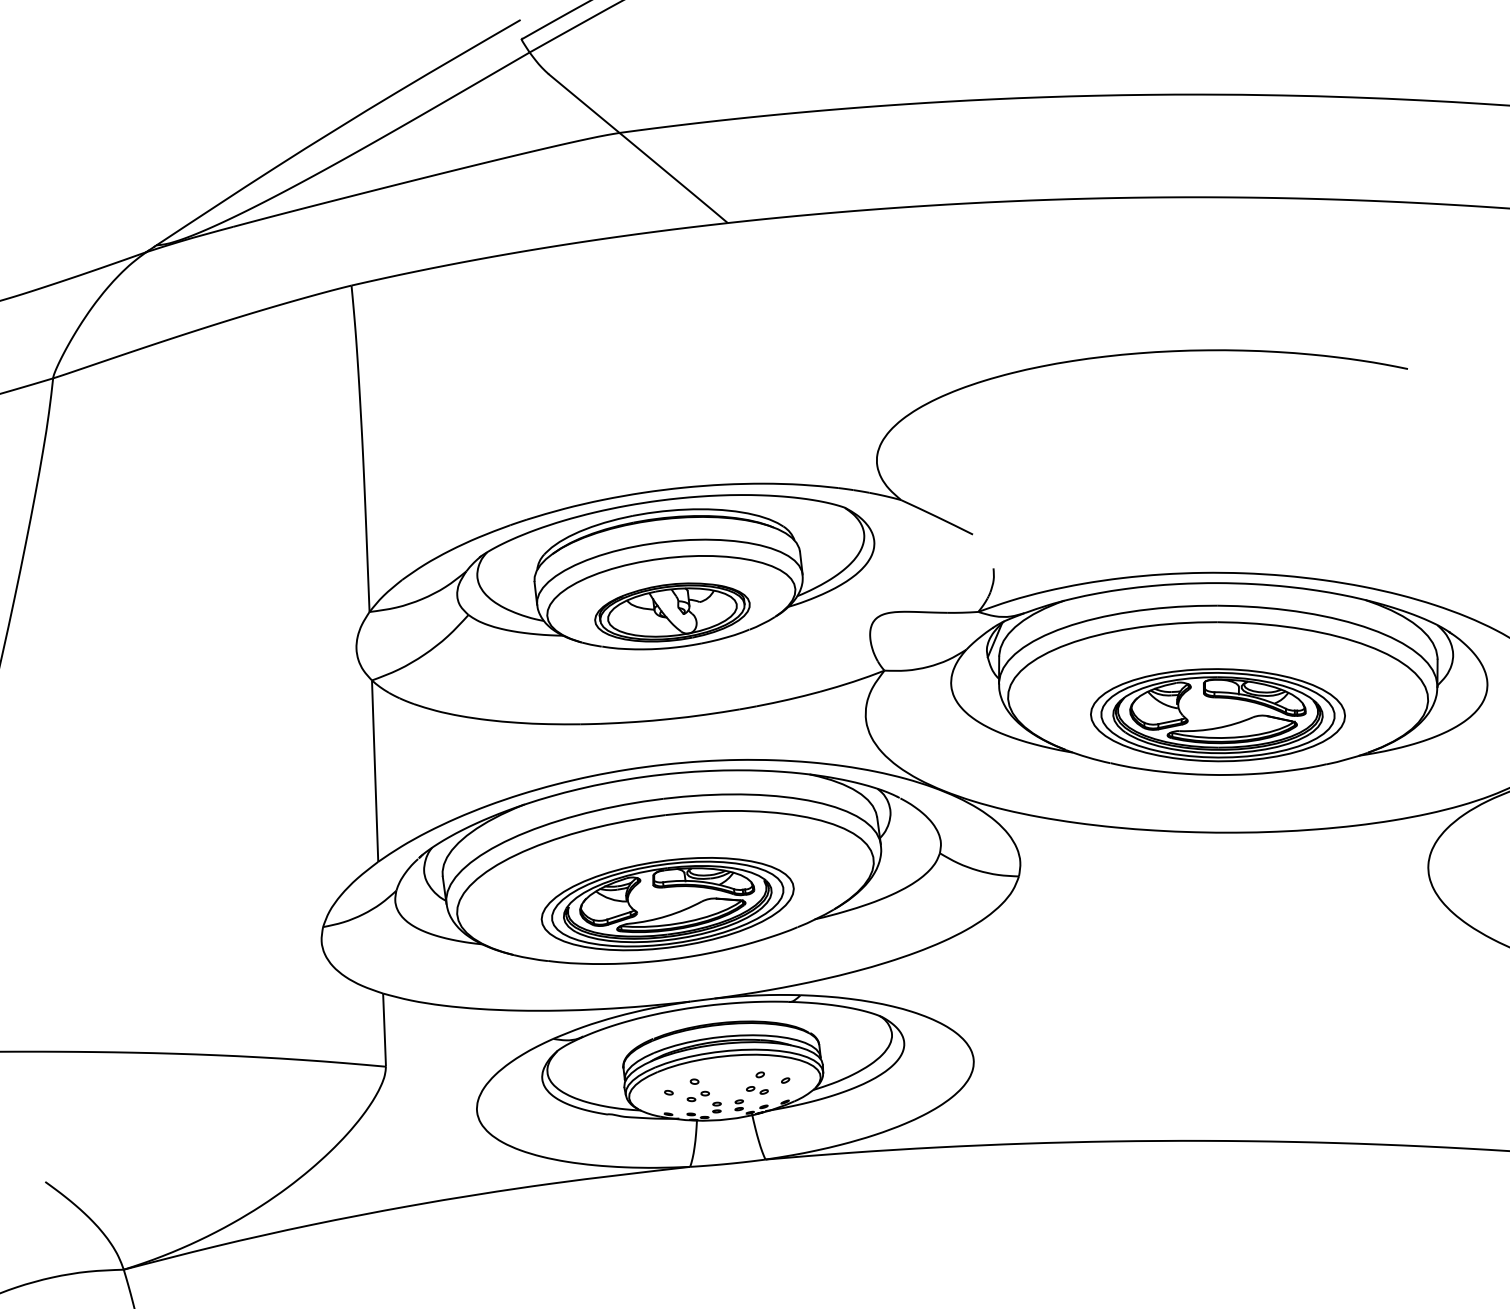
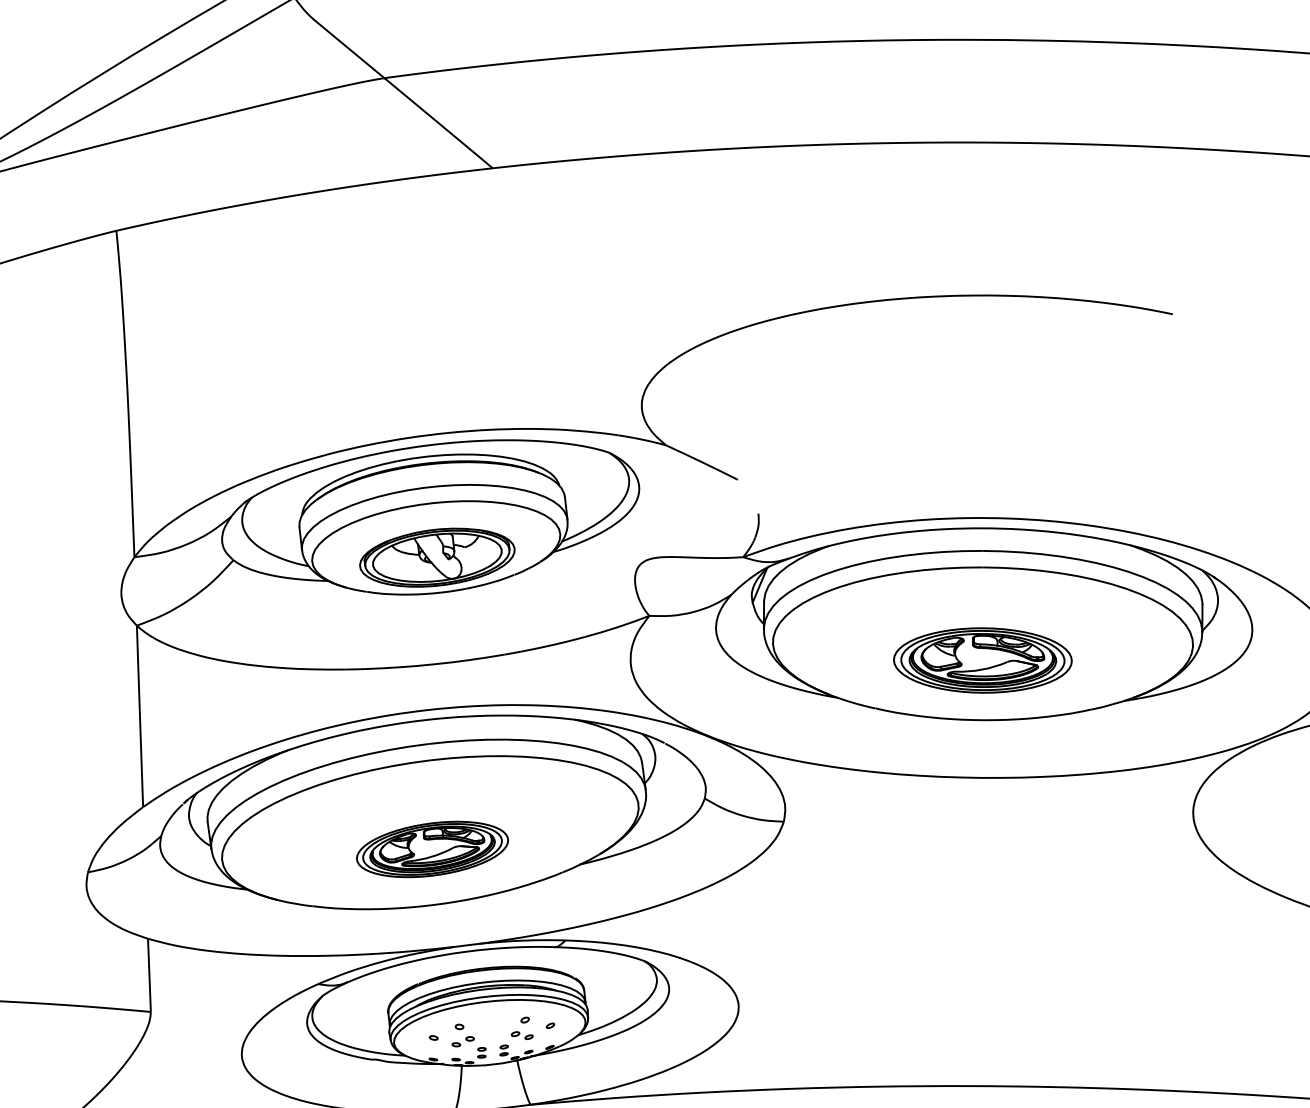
part: (1217, 715) -> (982, 660), size x0.7
part: (667, 904) -> (432, 849), size x0.6

